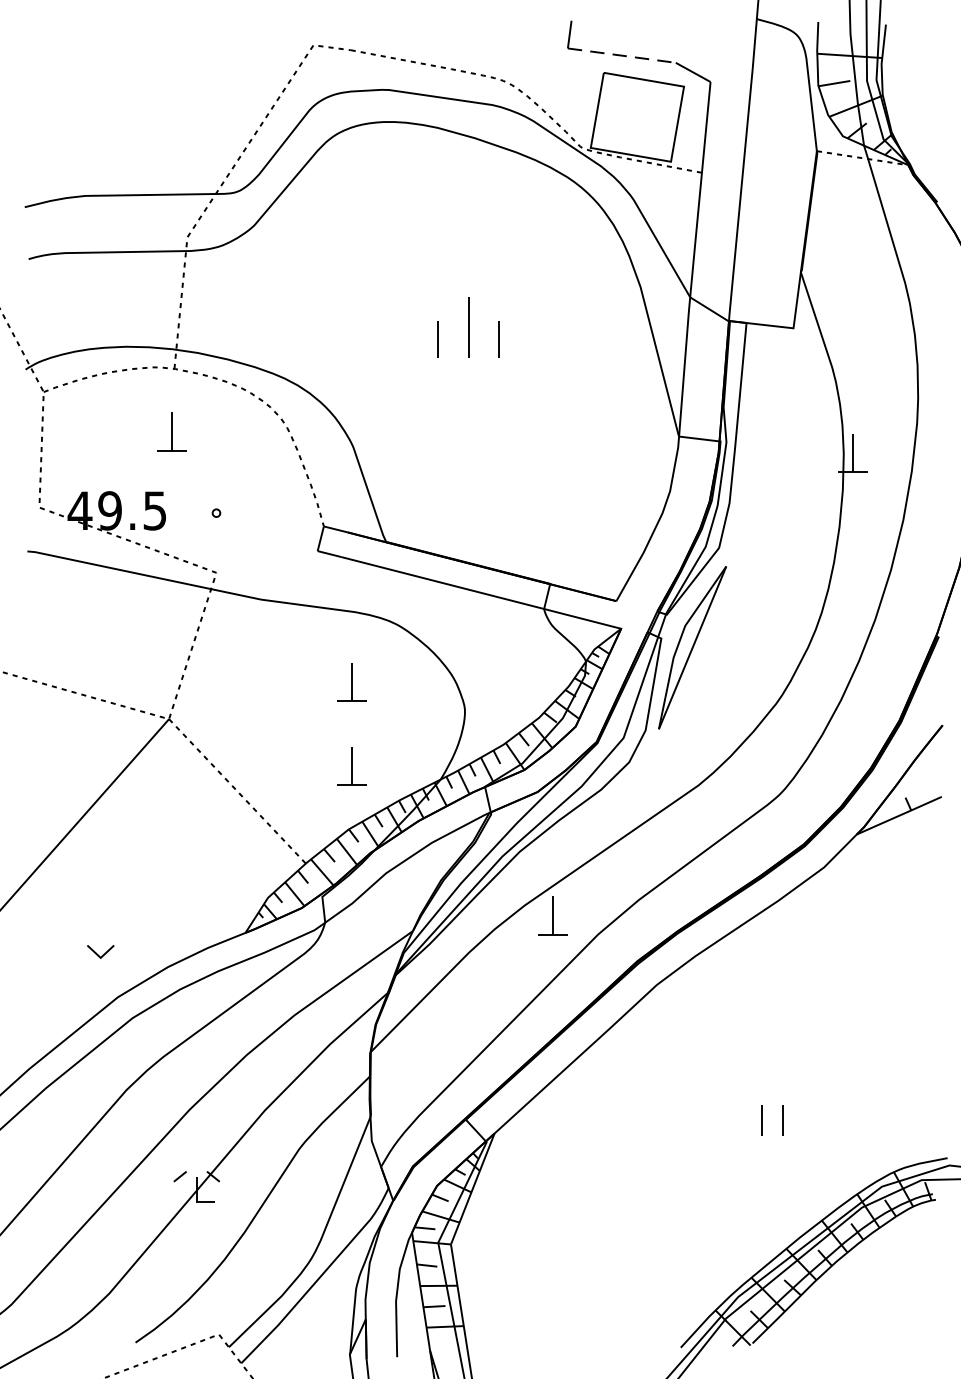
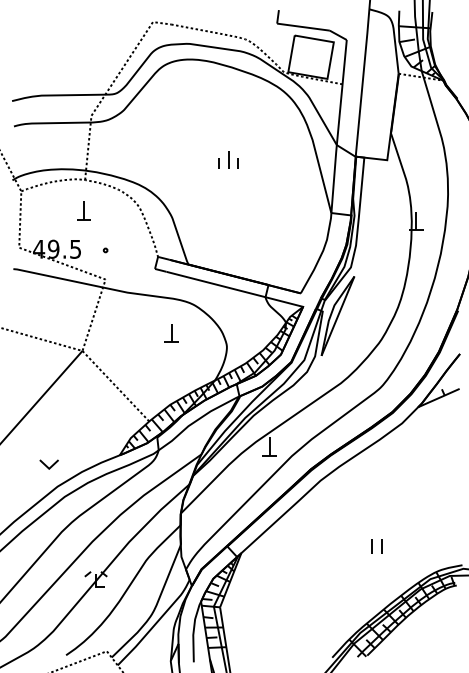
line: (621, 56) -> (303, 27), dashed -> solid
part: (468, 326) -> (228, 159), size x0.62
part: (351, 767) -> (171, 374), removed
part: (99, 951) -> (48, 464), size x1.43

